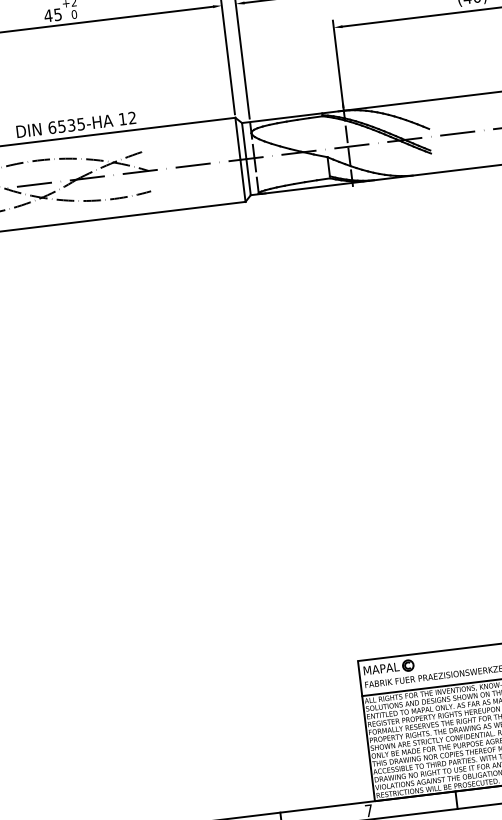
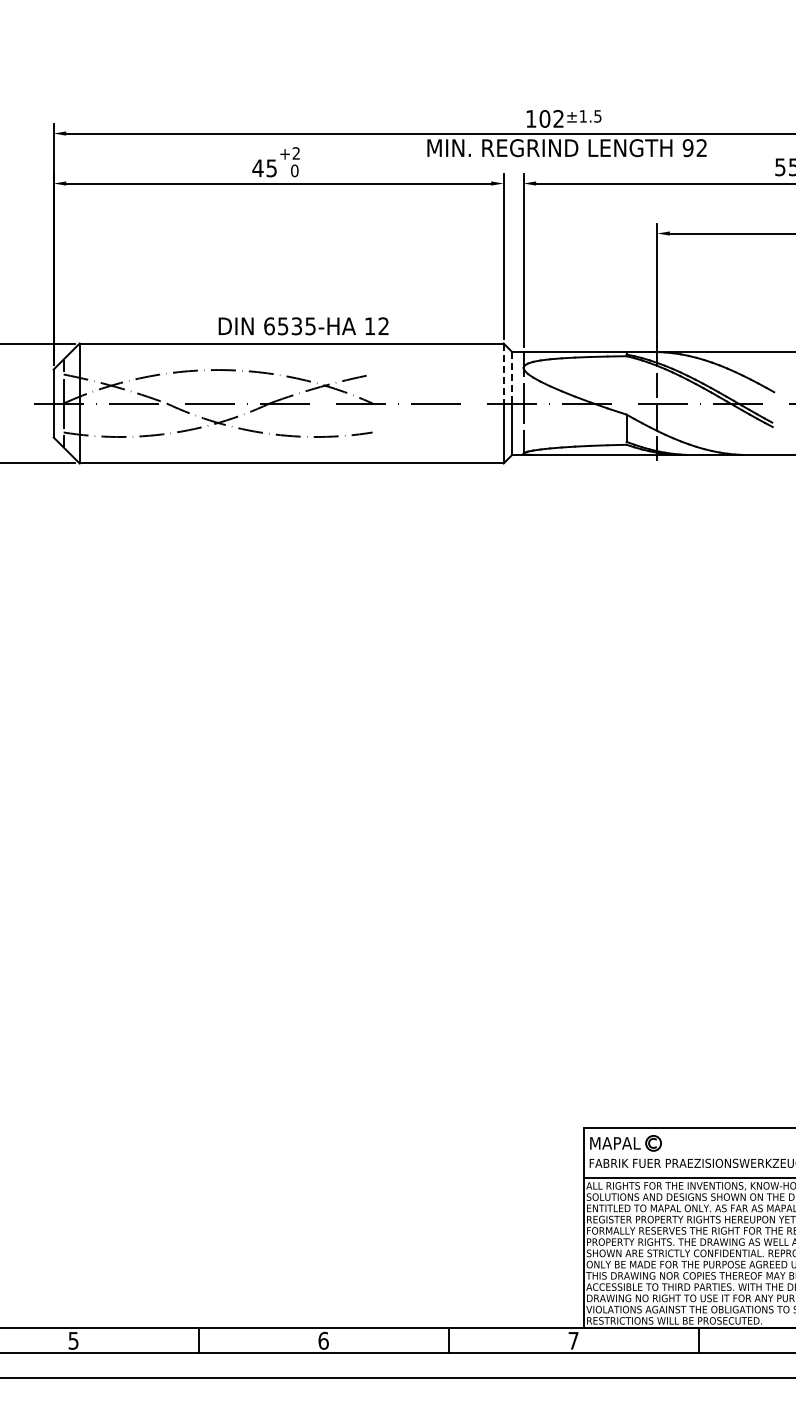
text: (76, 124) -> (303, 326), moved
line: (237, 138) -> (503, 373), solid -> dashed
line: (244, 140) -> (512, 377), solid -> dashed

